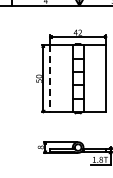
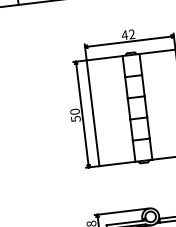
line: (50, 79) -> (93, 114), dashed -> solid

